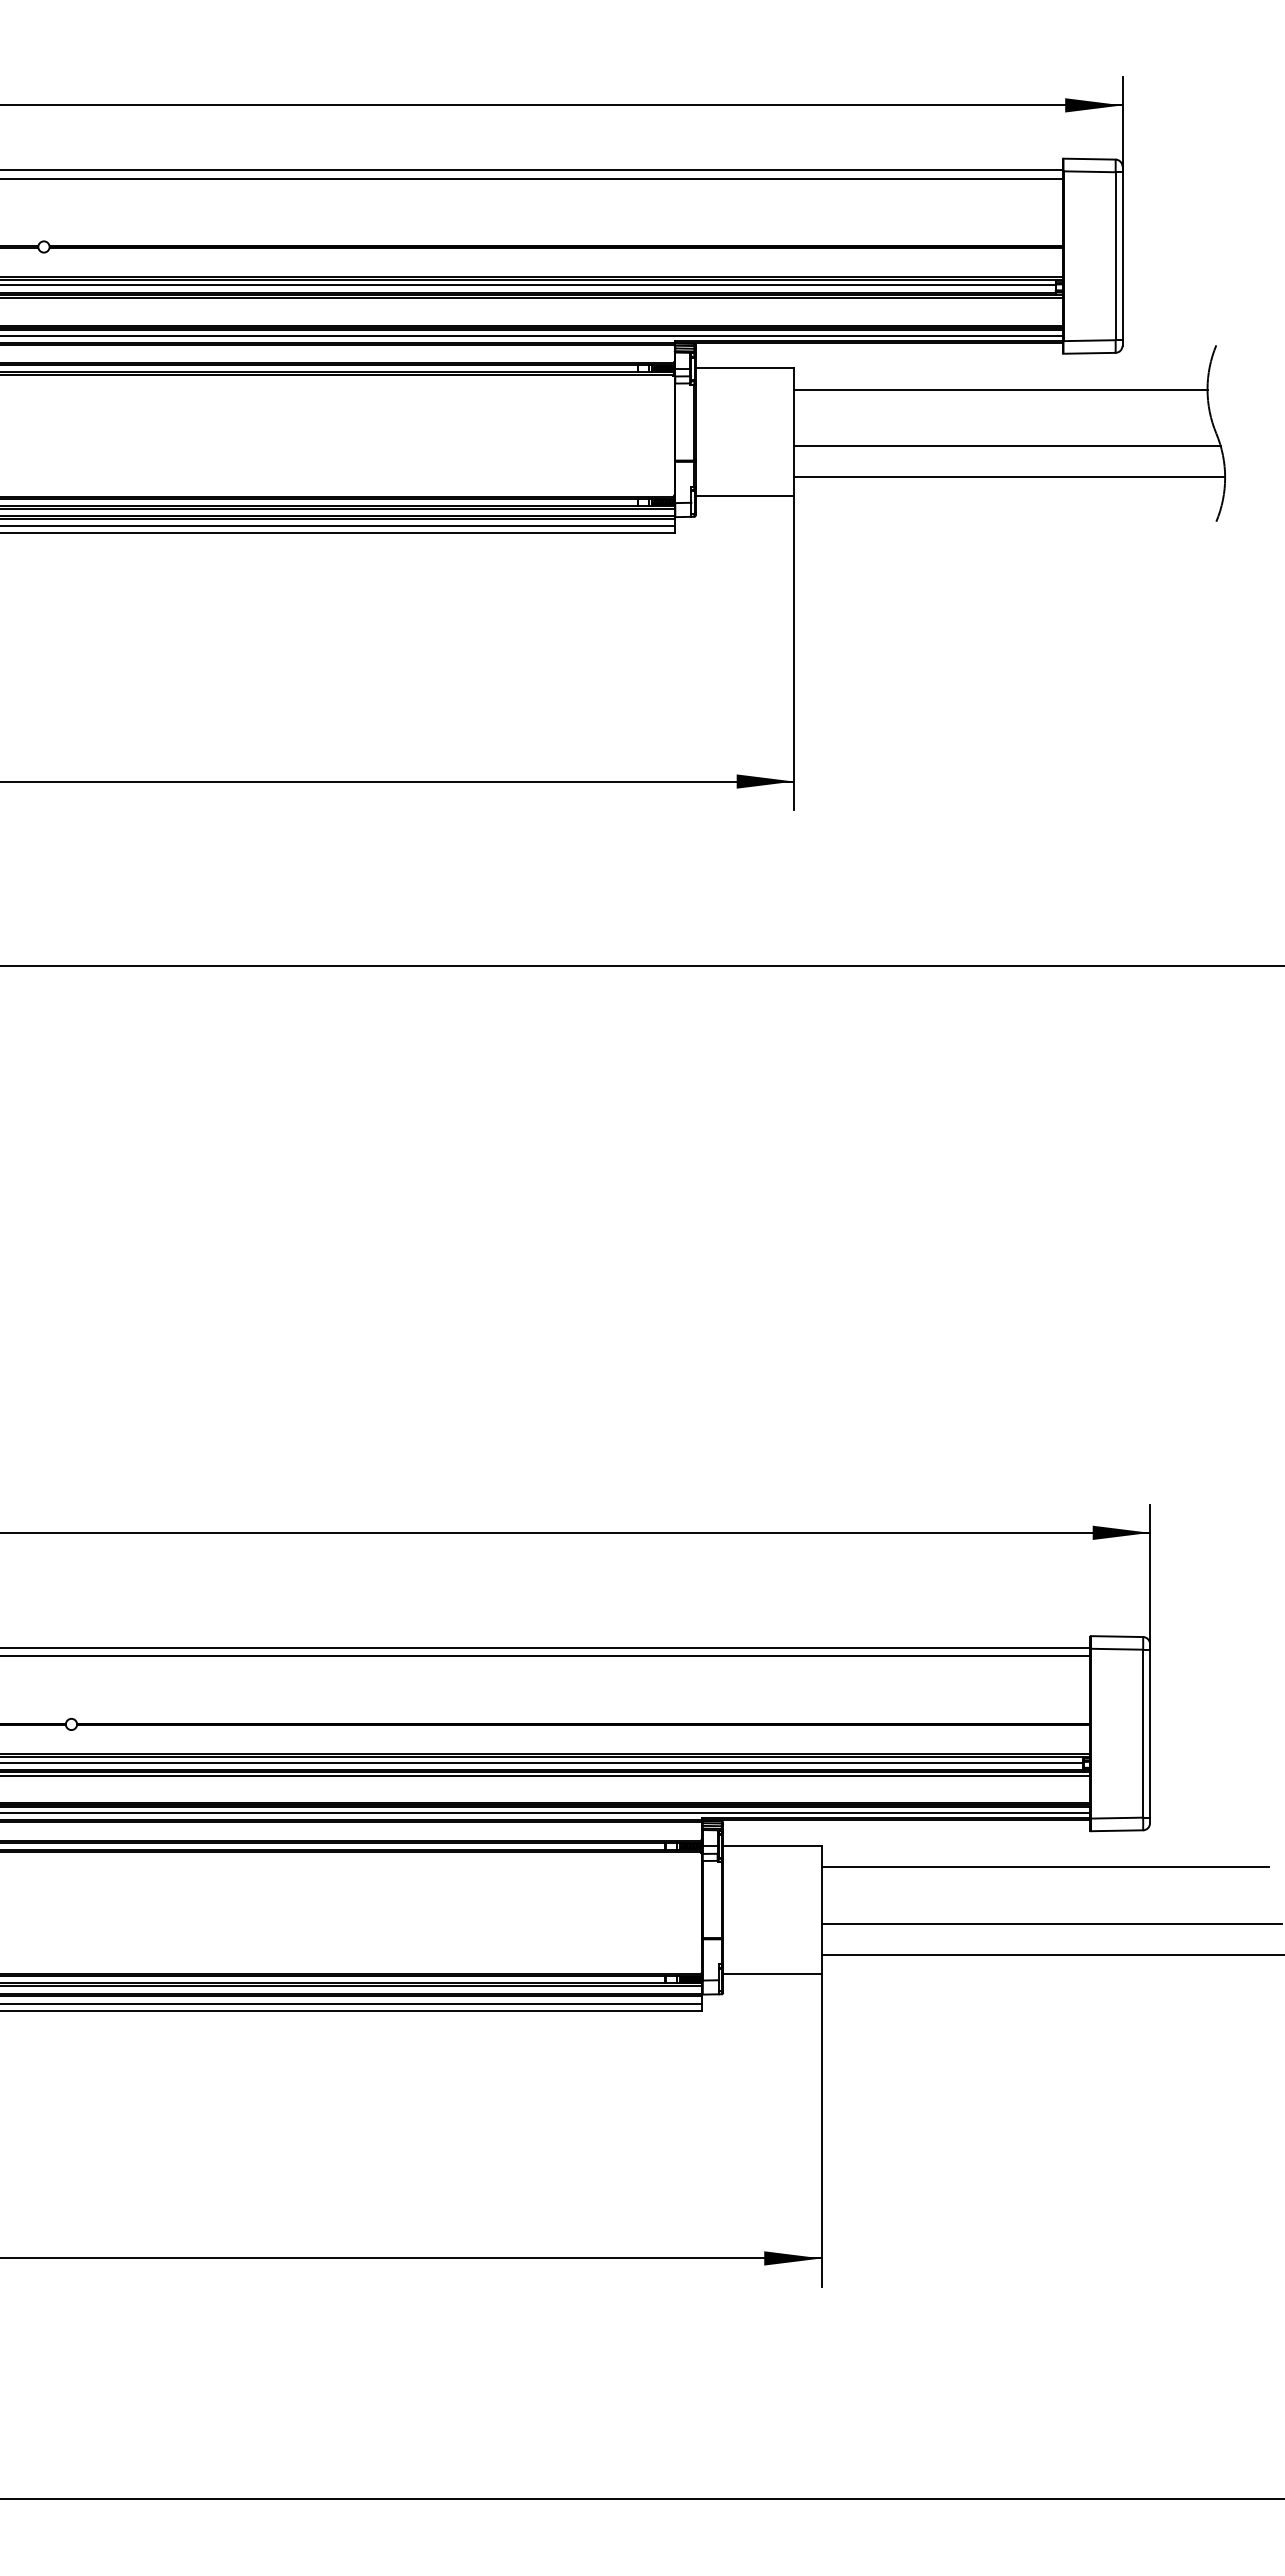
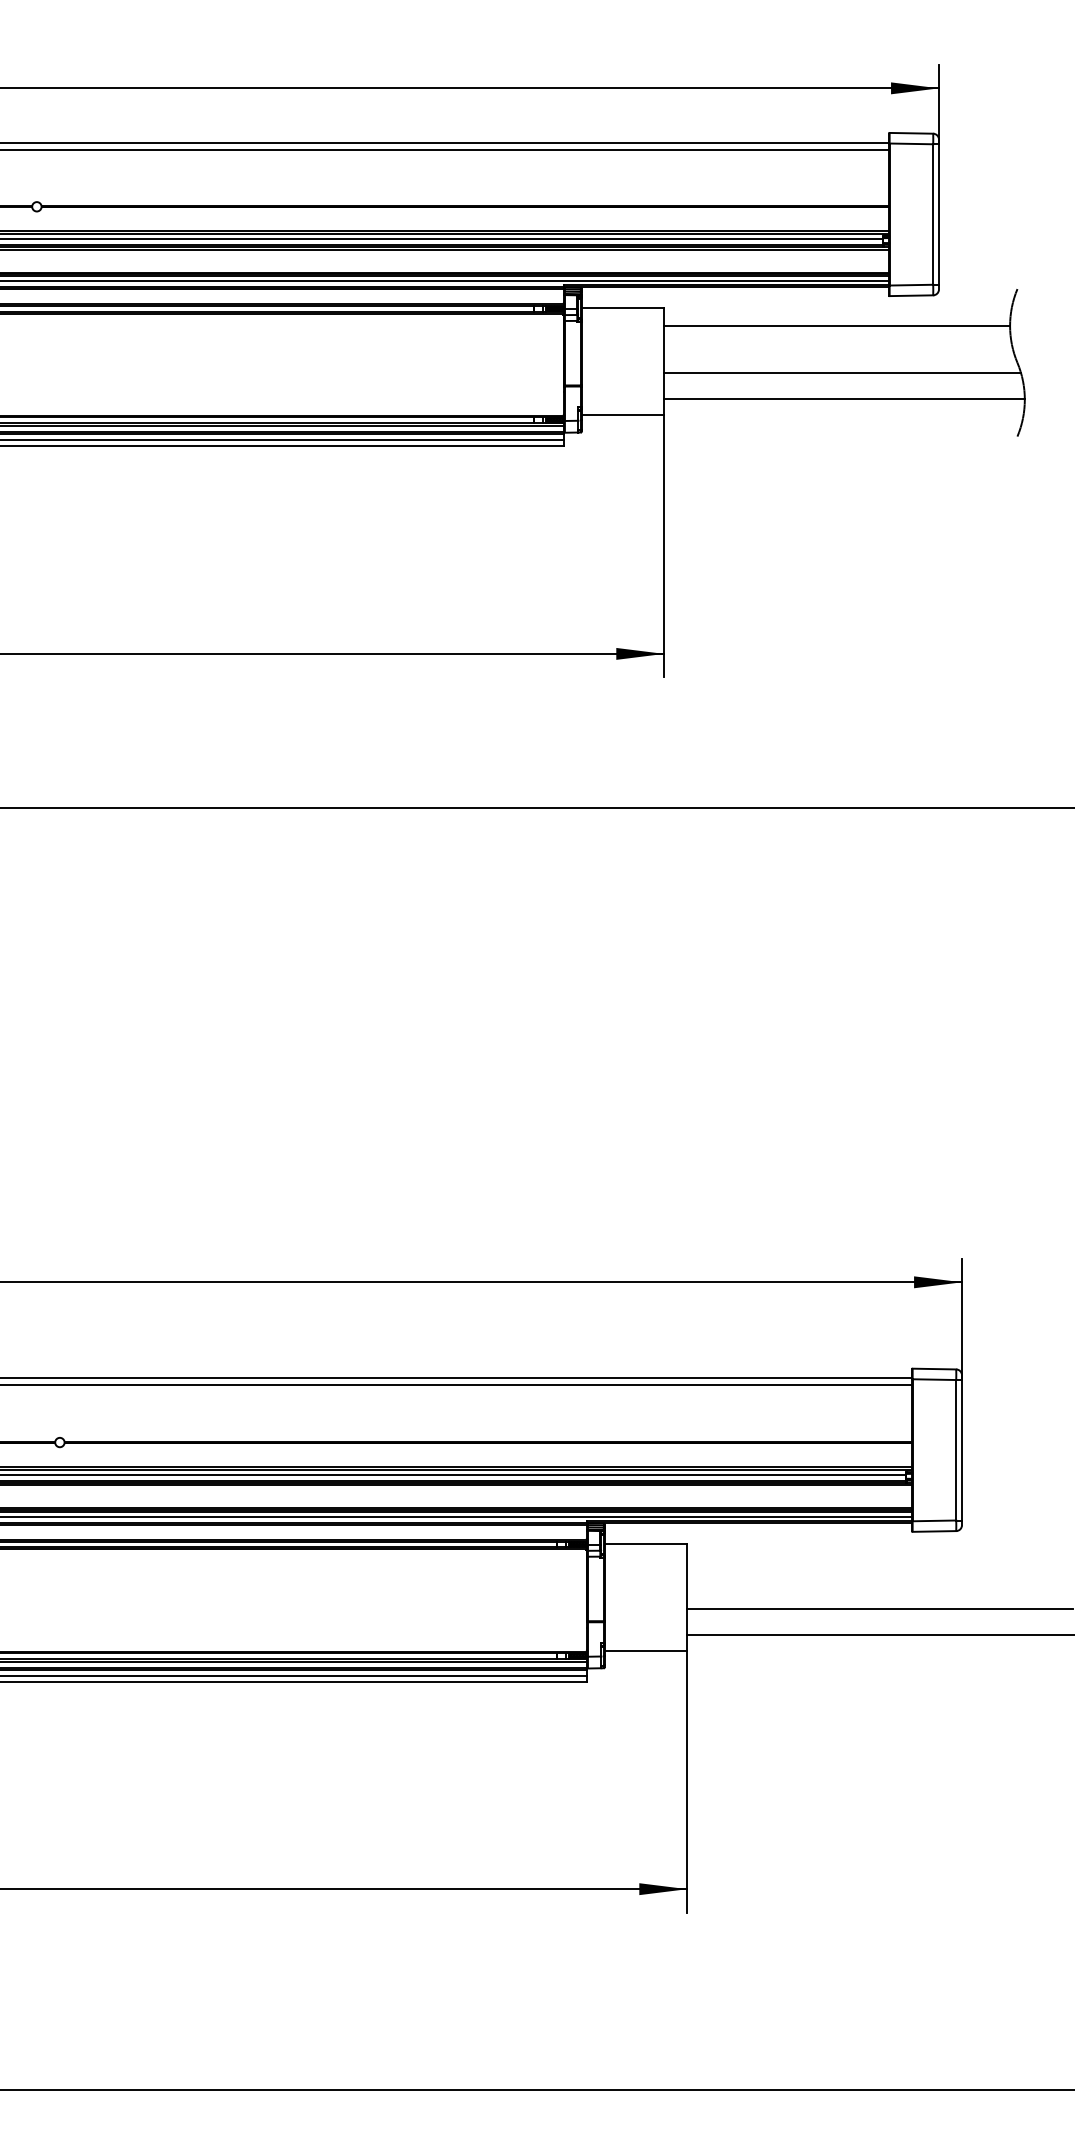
line: (1045, 1867) -> (874, 1562), removed

